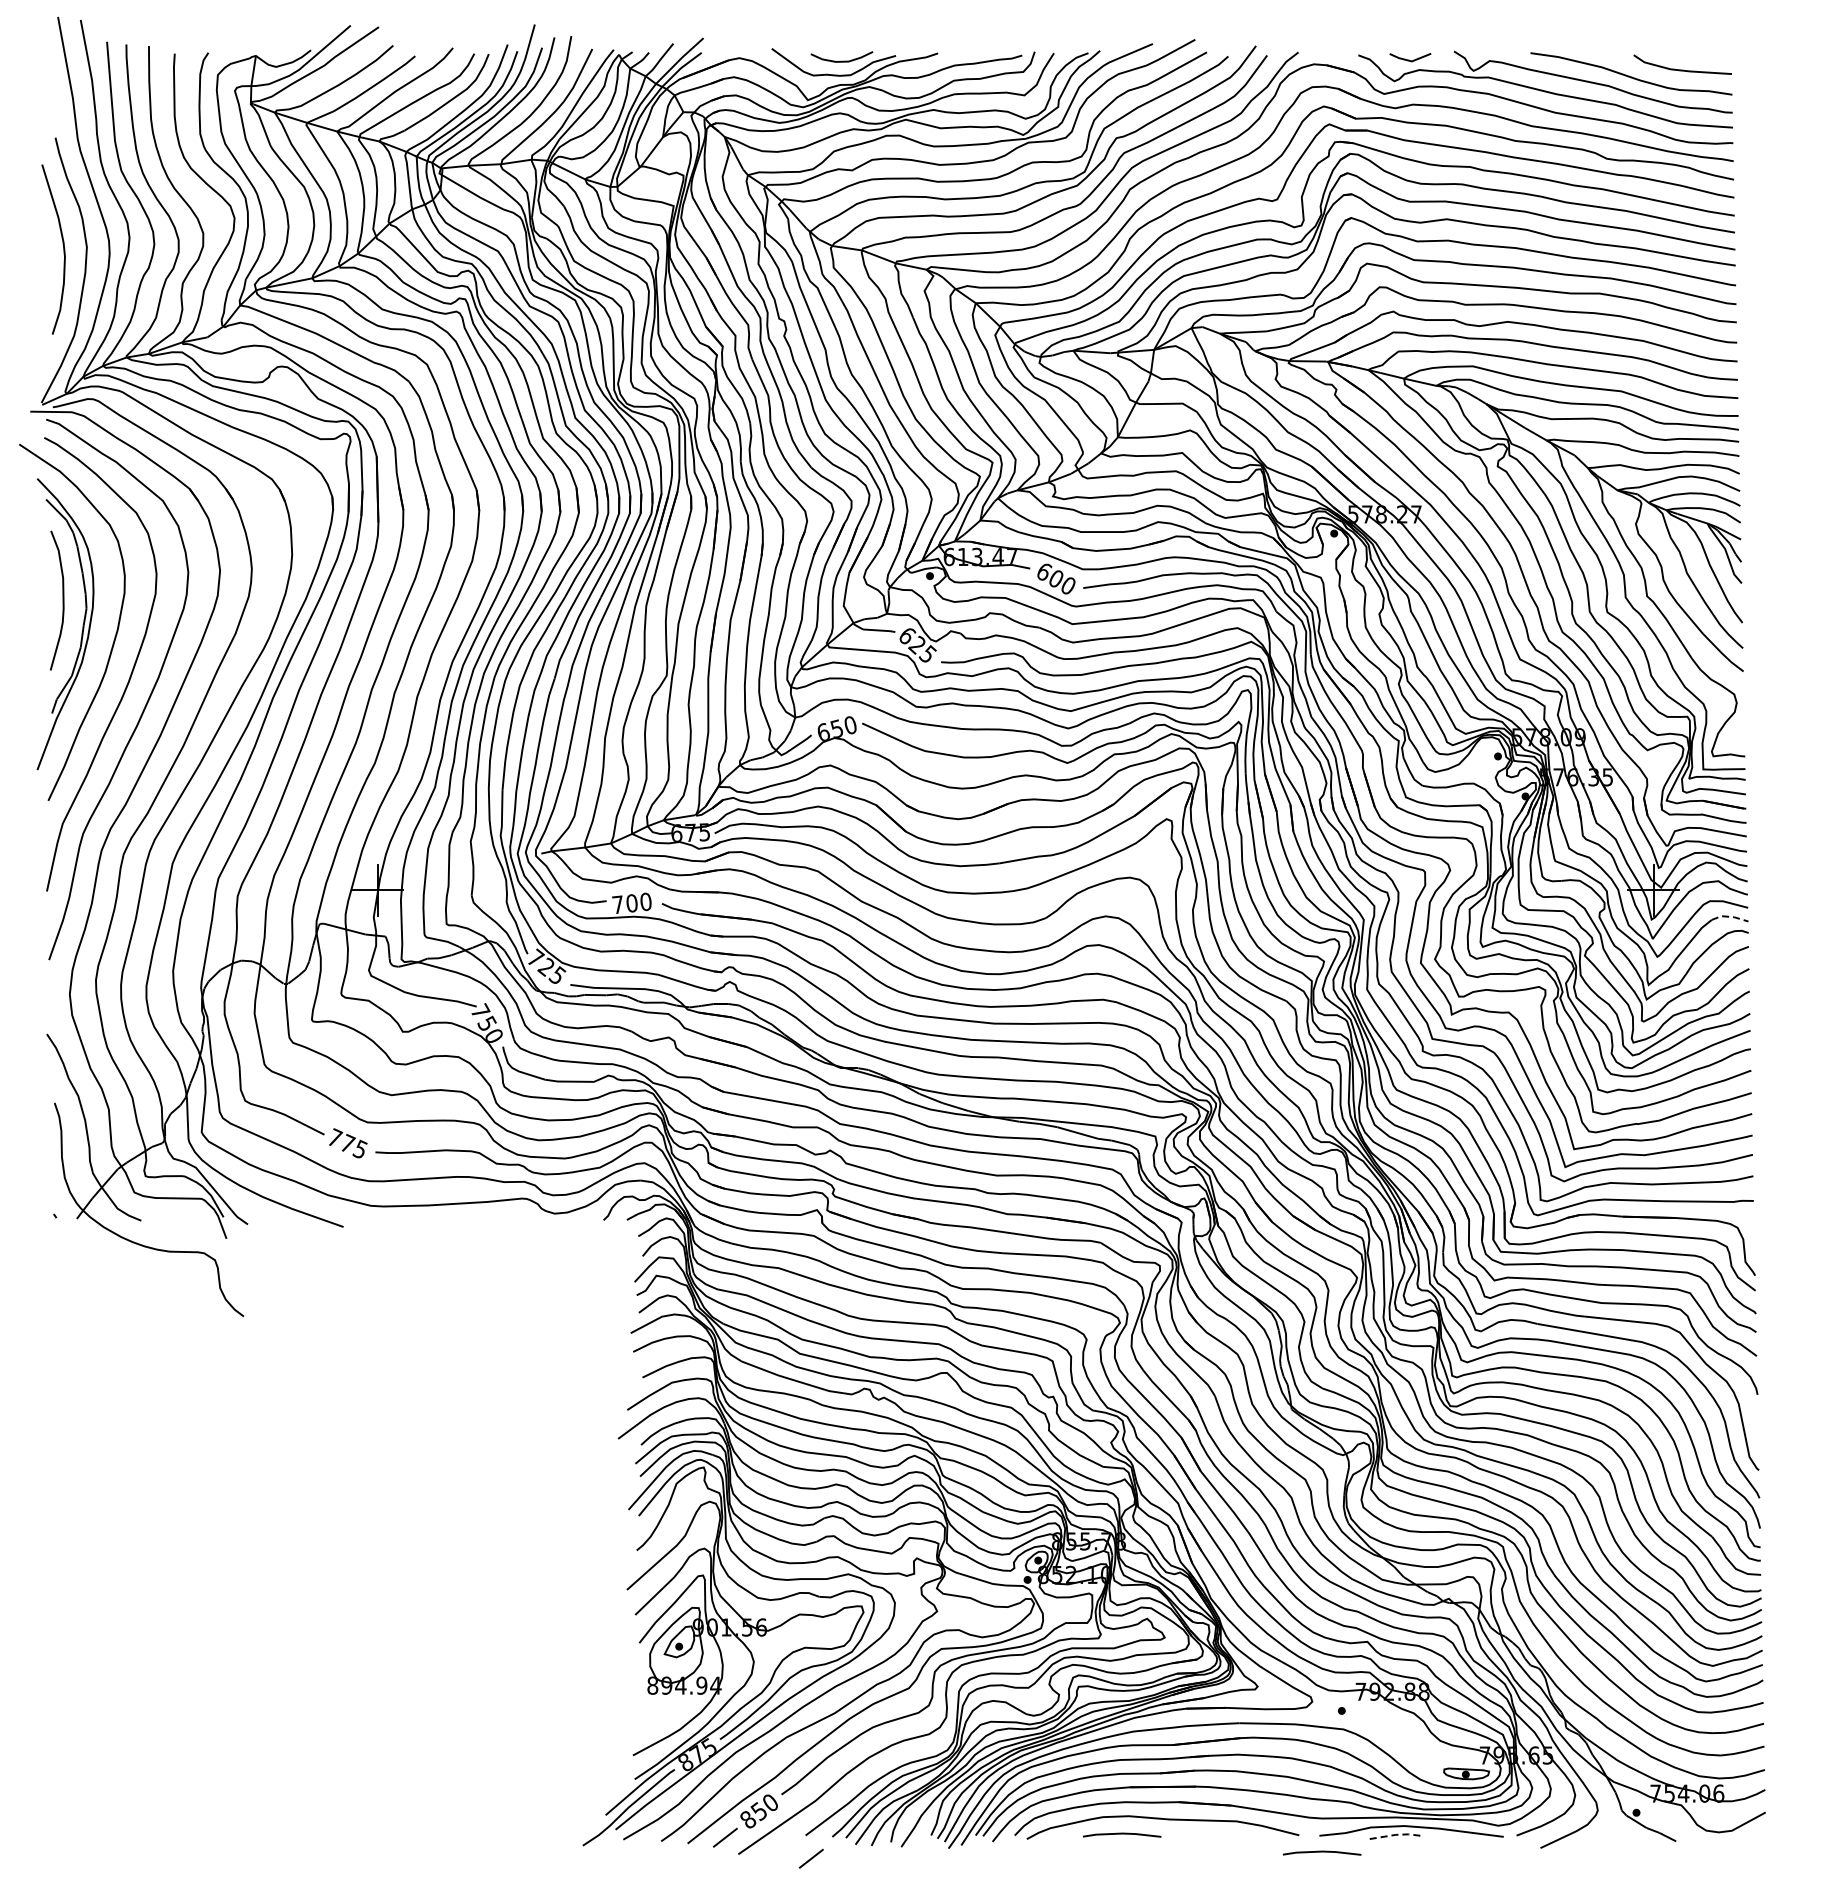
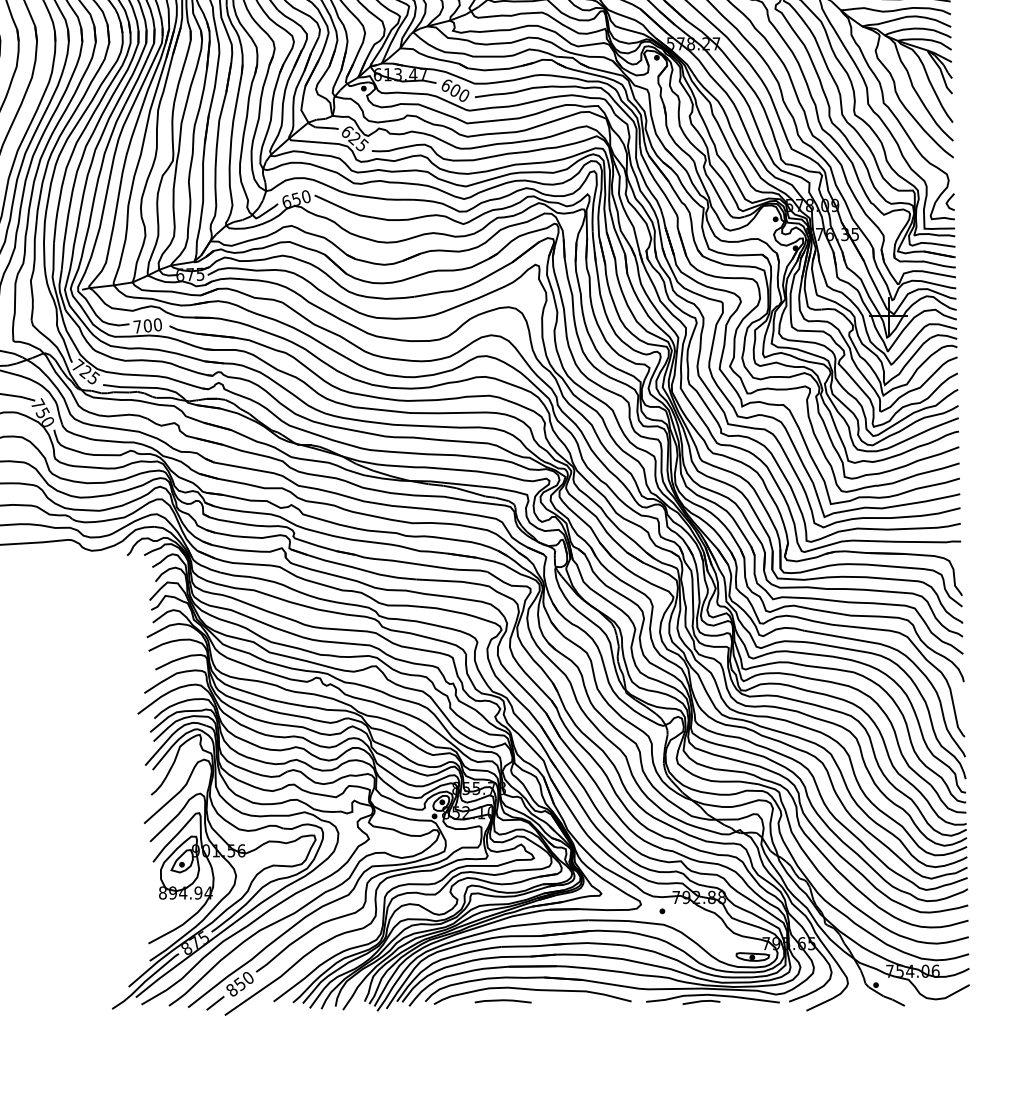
line: (1736, 732) -> (948, 201), added
line: (1730, 916) -> (944, 335), dashed -> solid
line: (1395, 1834) -> (701, 1000), dashed -> solid
line: (1322, 1852) -> (648, 1013), removed
line: (810, 1858) -> (277, 1018), removed

